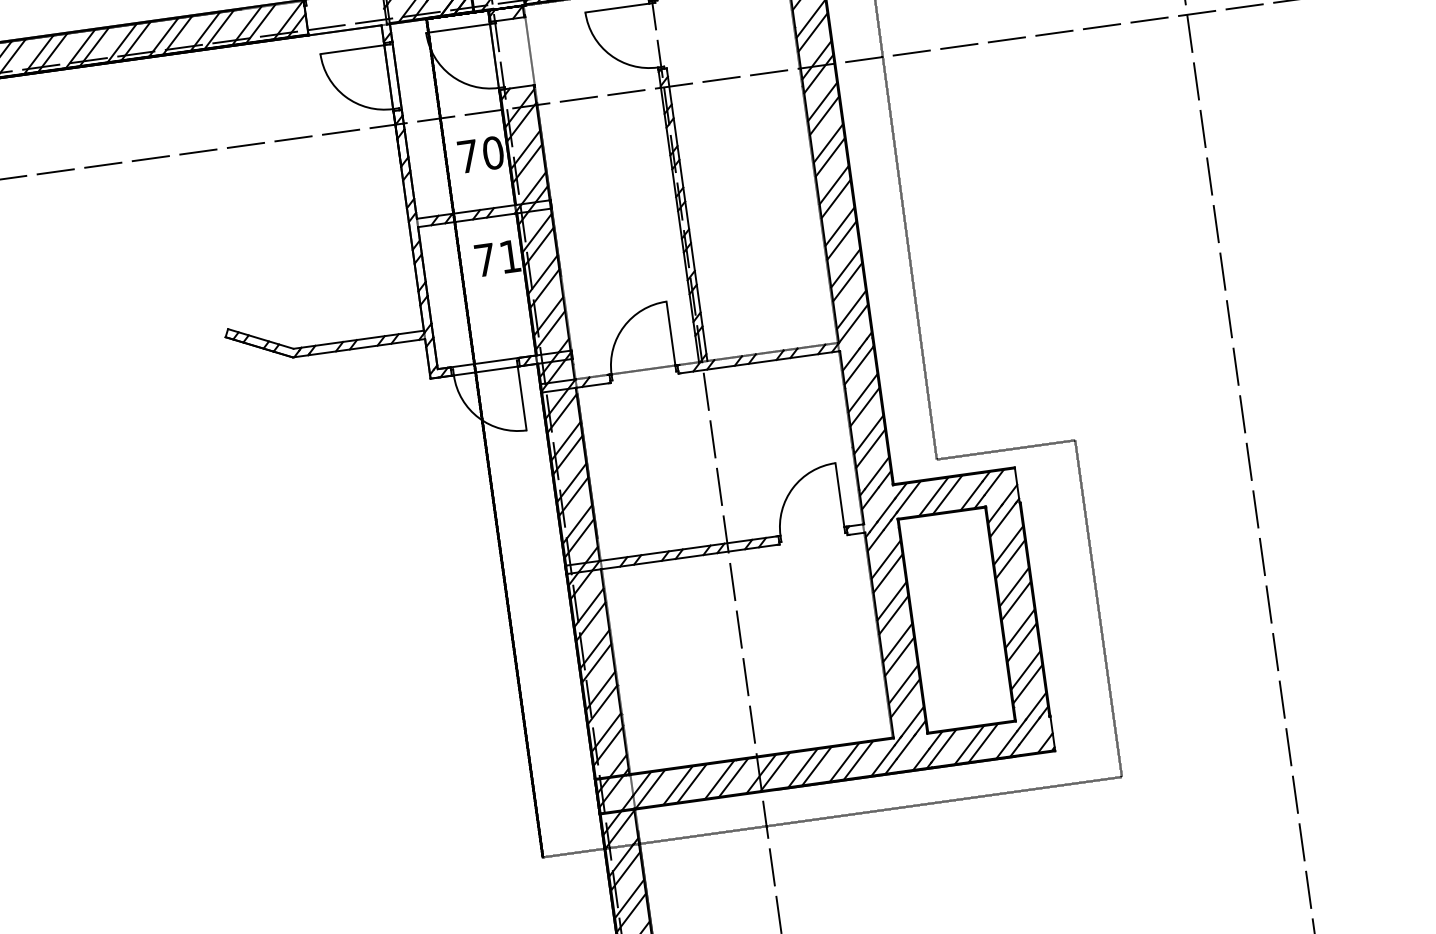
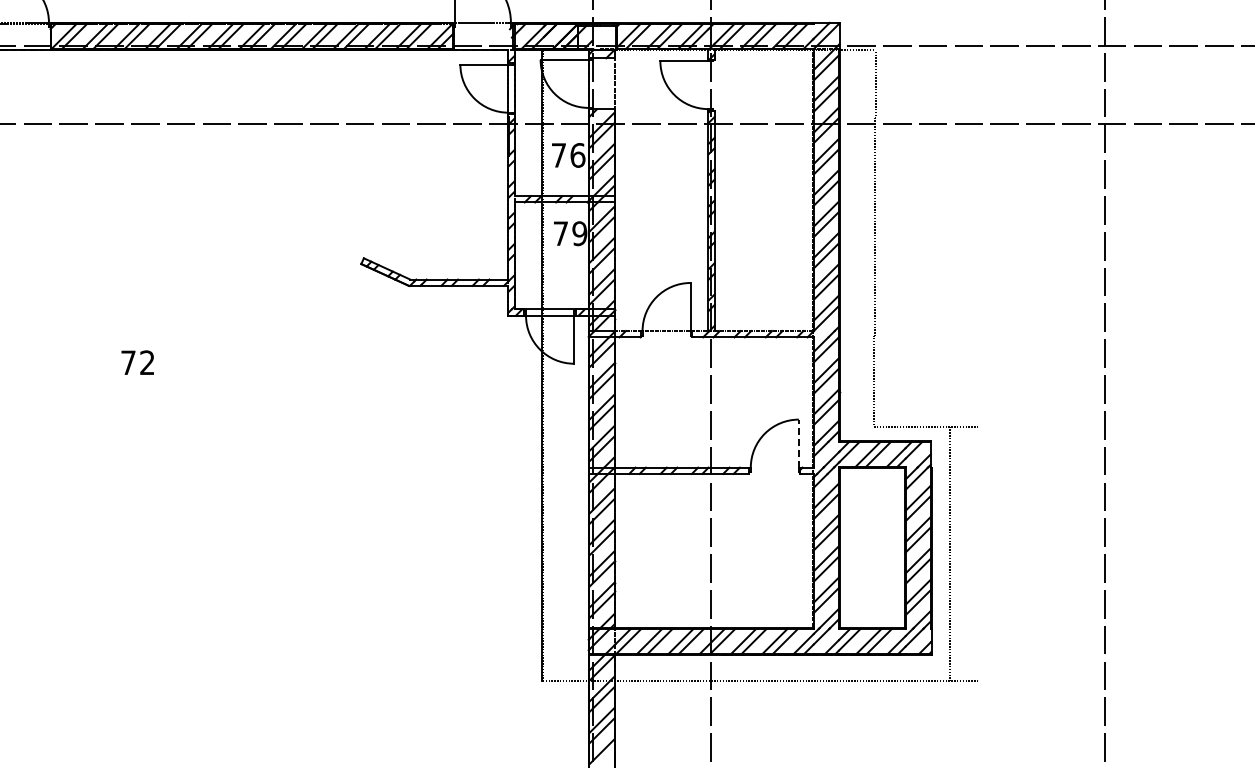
text: (492, 153) -> (577, 155), 70 -> 76
text: (509, 256) -> (579, 233), 71 -> 79
line: (839, 494) -> (798, 443), solid -> dashed
line: (1098, 607) -> (950, 553), moved

